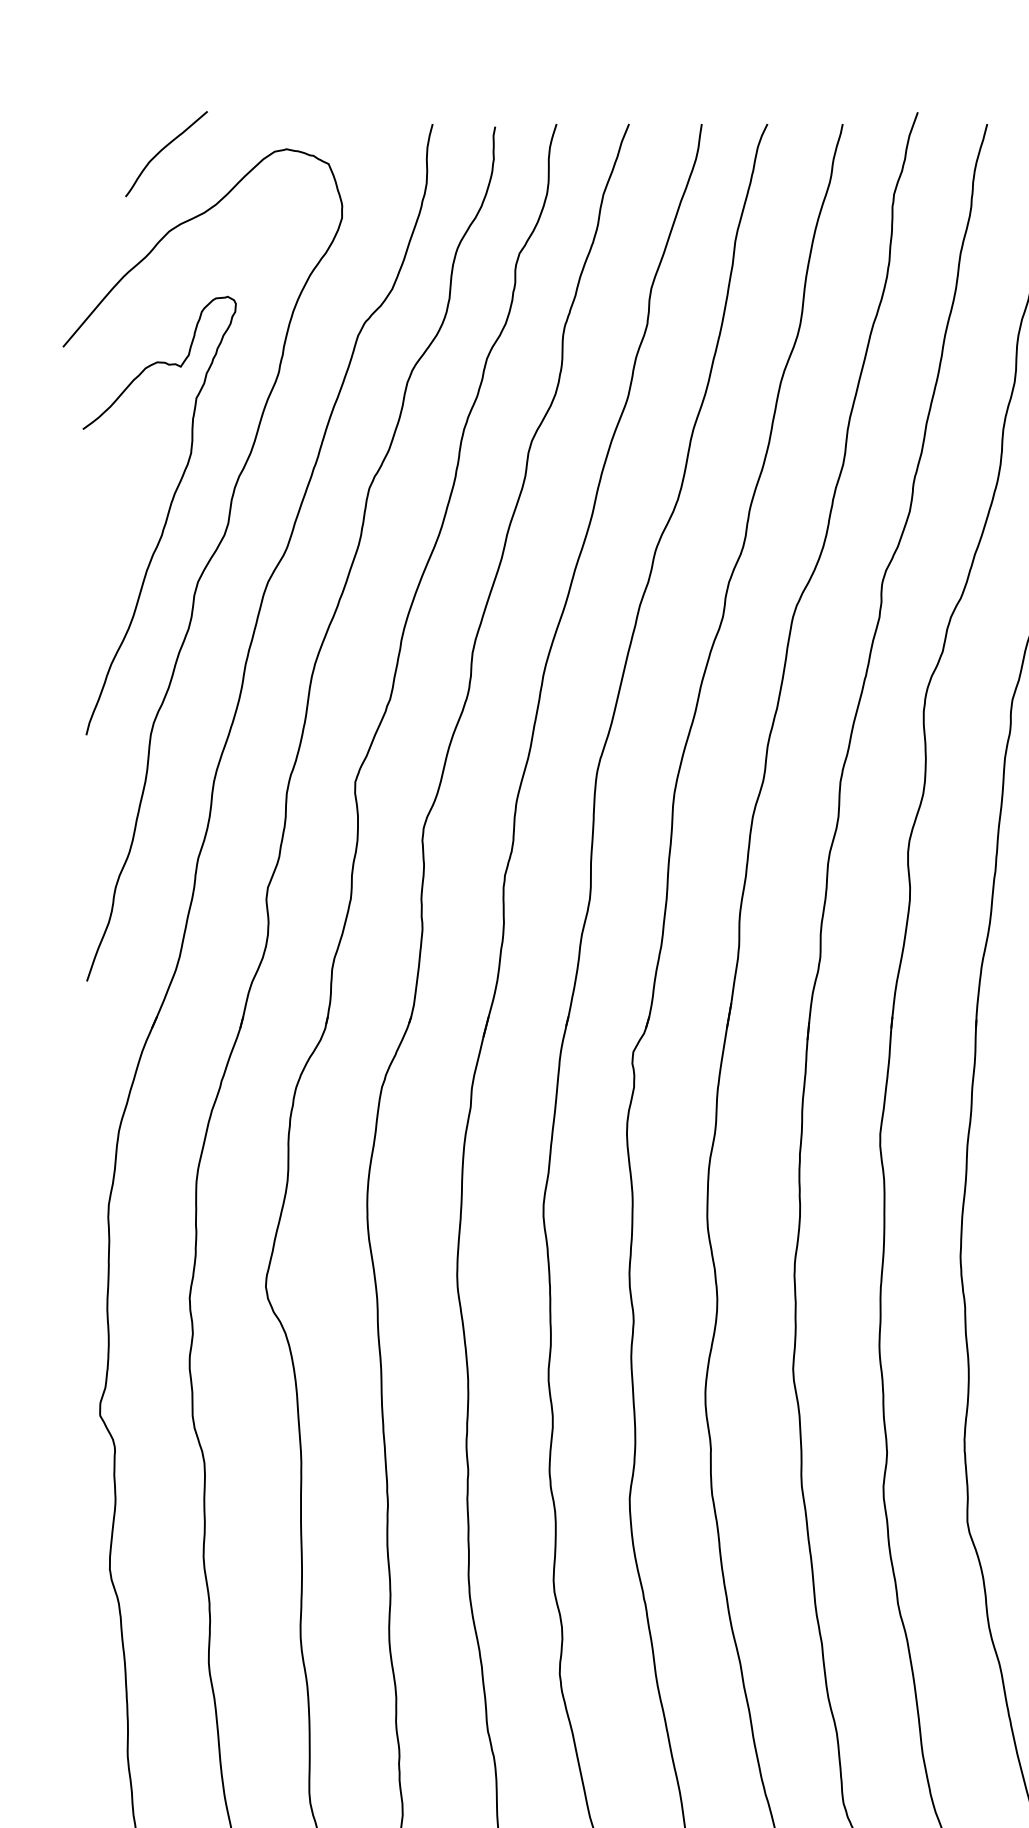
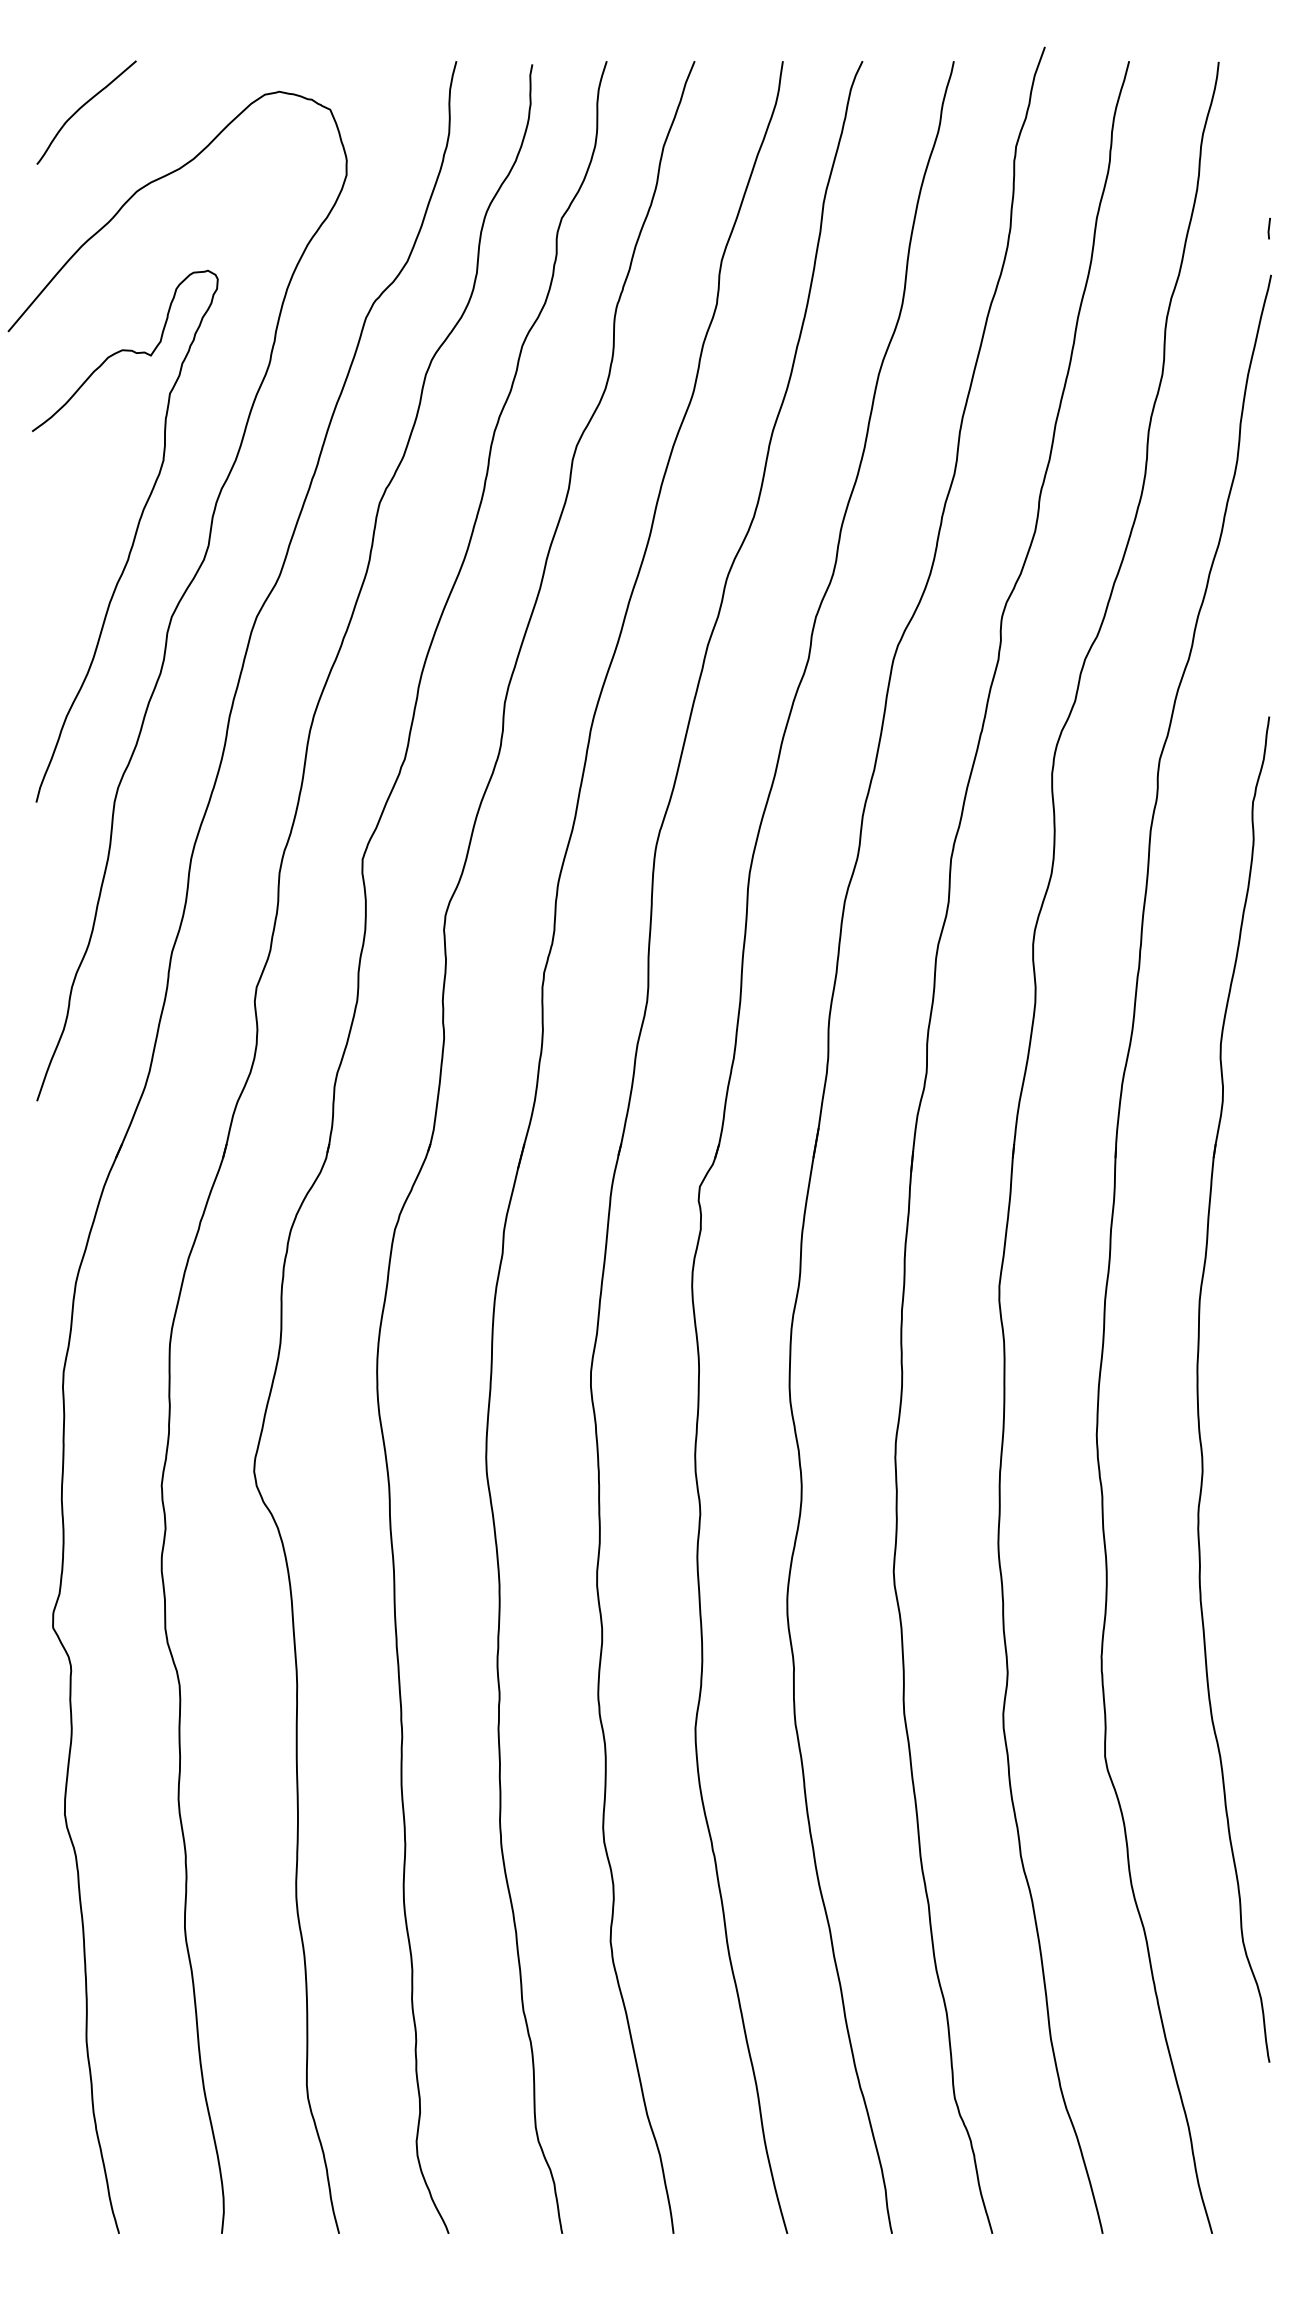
curve: (163, 149) -> (82, 107), moved

